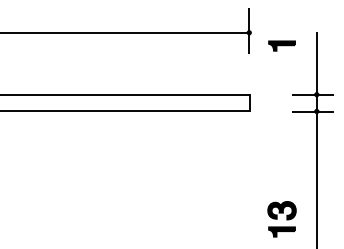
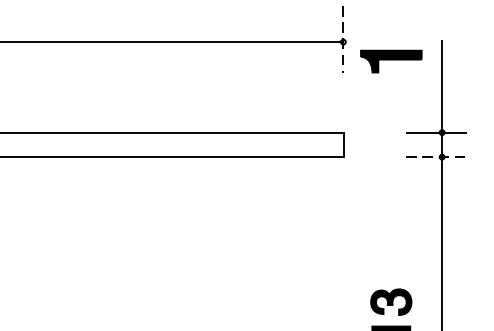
line: (249, 31) -> (343, 40), solid -> dashed
part: (281, 45) -> (390, 60), size x1.6
line: (312, 111) -> (435, 157), solid -> dashed

